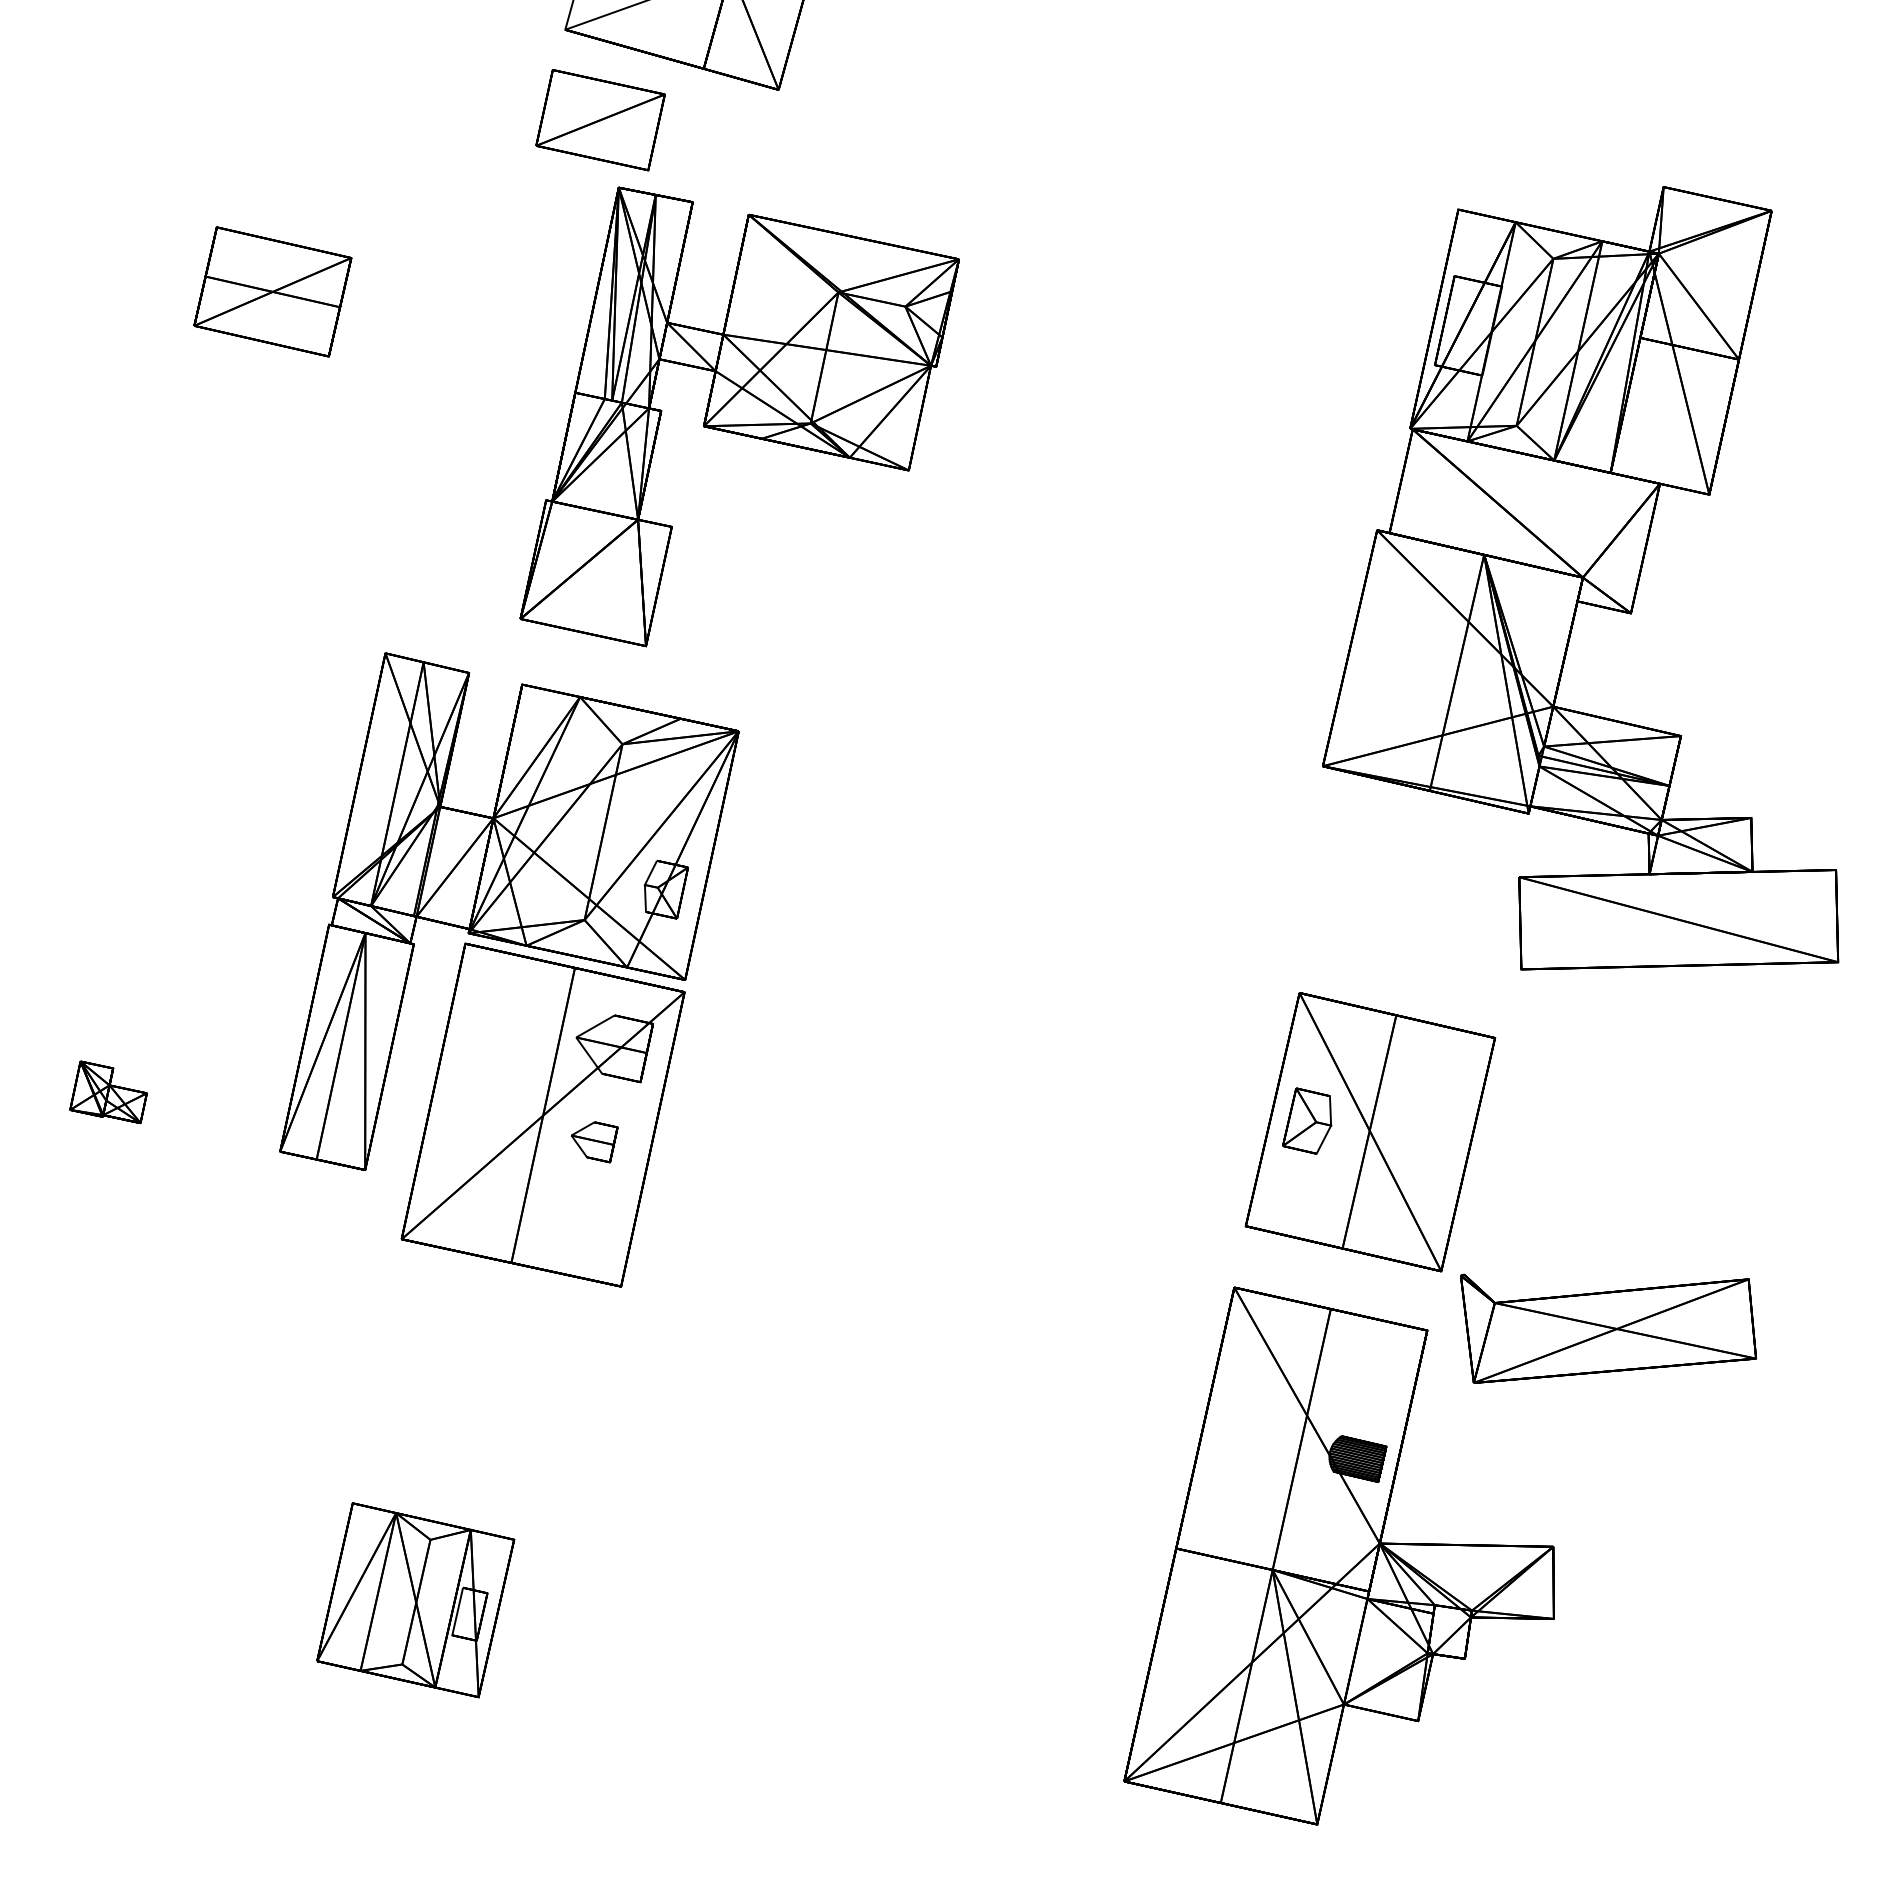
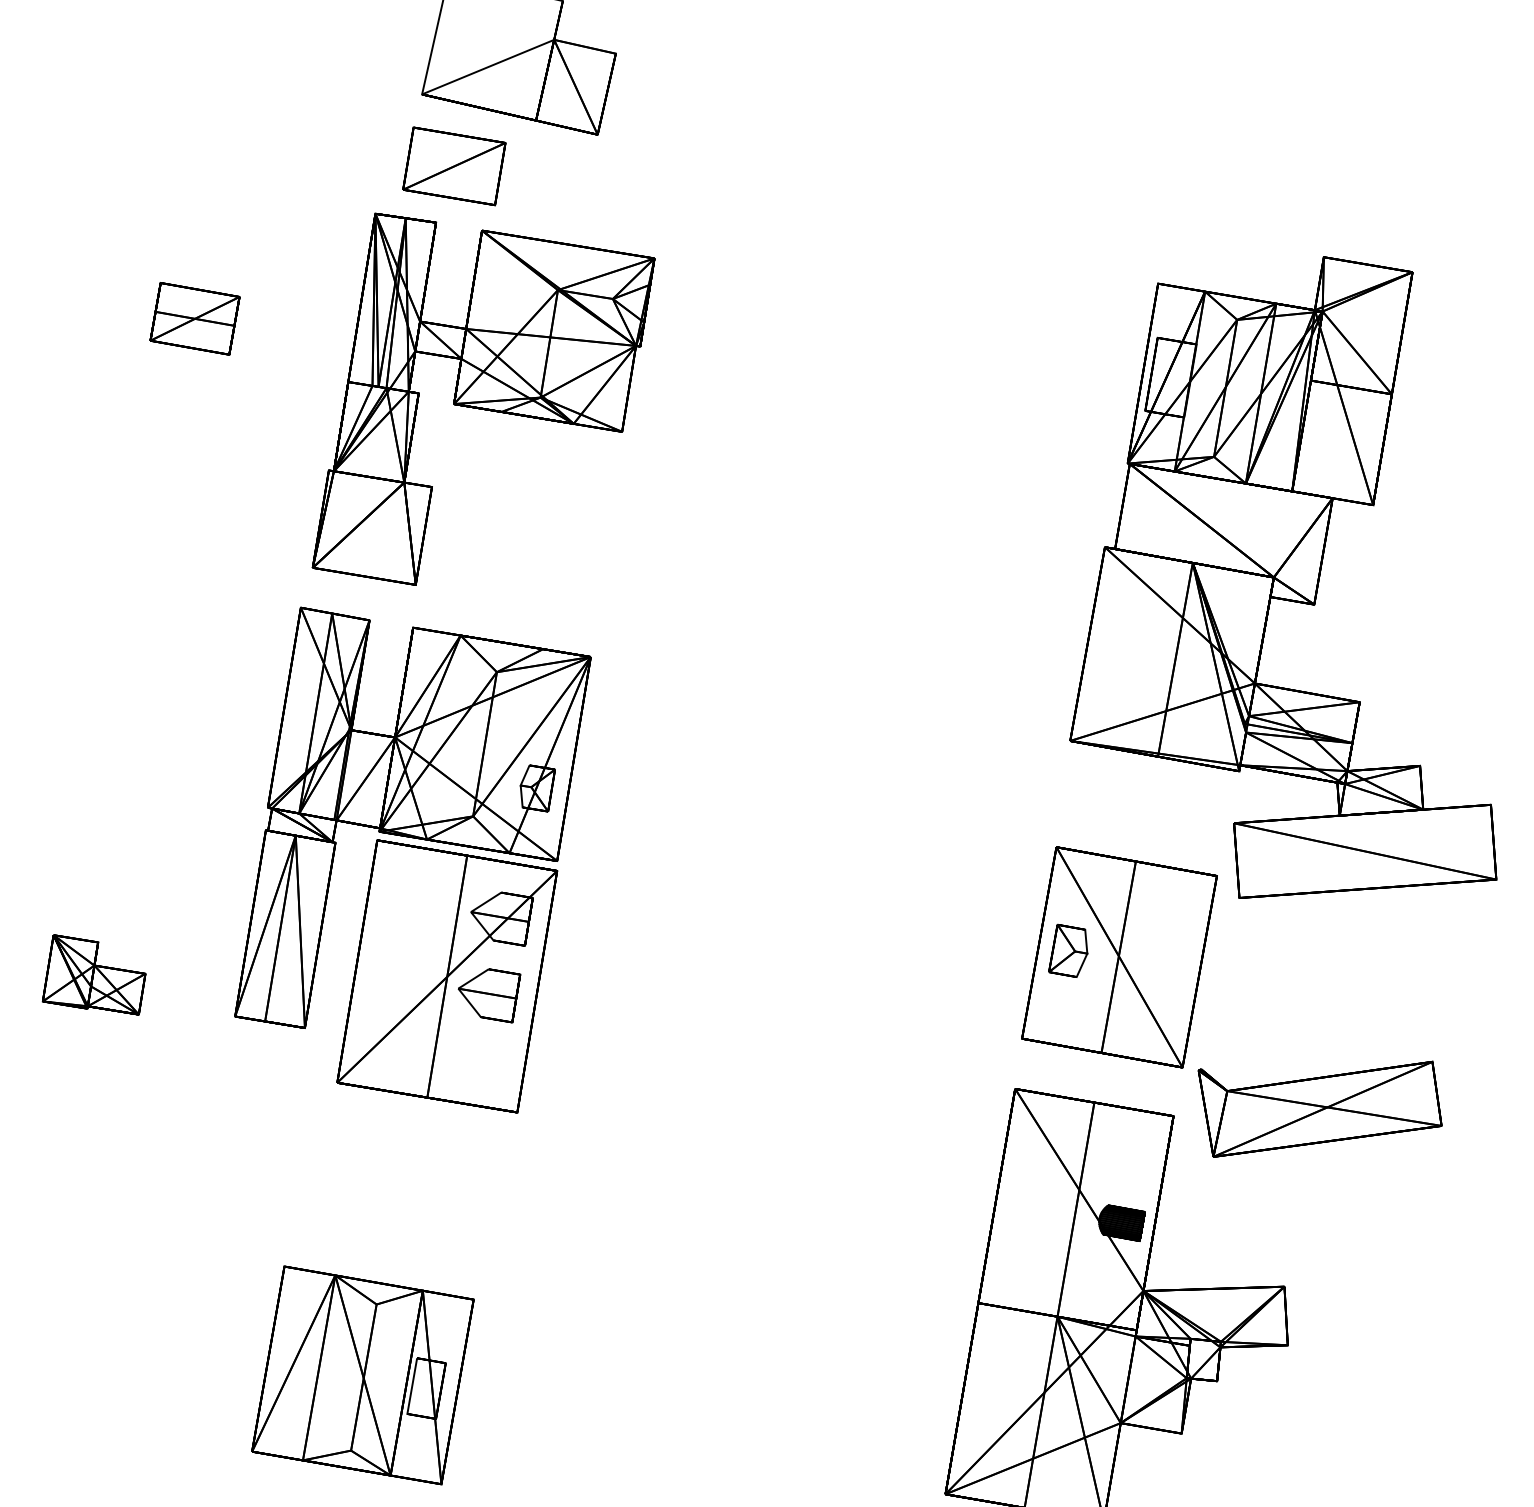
part: (272, 291) -> (194, 318), size x0.71
part: (739, 416) -> (482, 394), moved
part: (1580, 578) -> (1271, 578), moved
part: (108, 1092) -> (93, 975), size x1.67
part: (594, 1142) -> (489, 996), size x1.67
part: (415, 1599) -> (362, 1374), size x1.43

